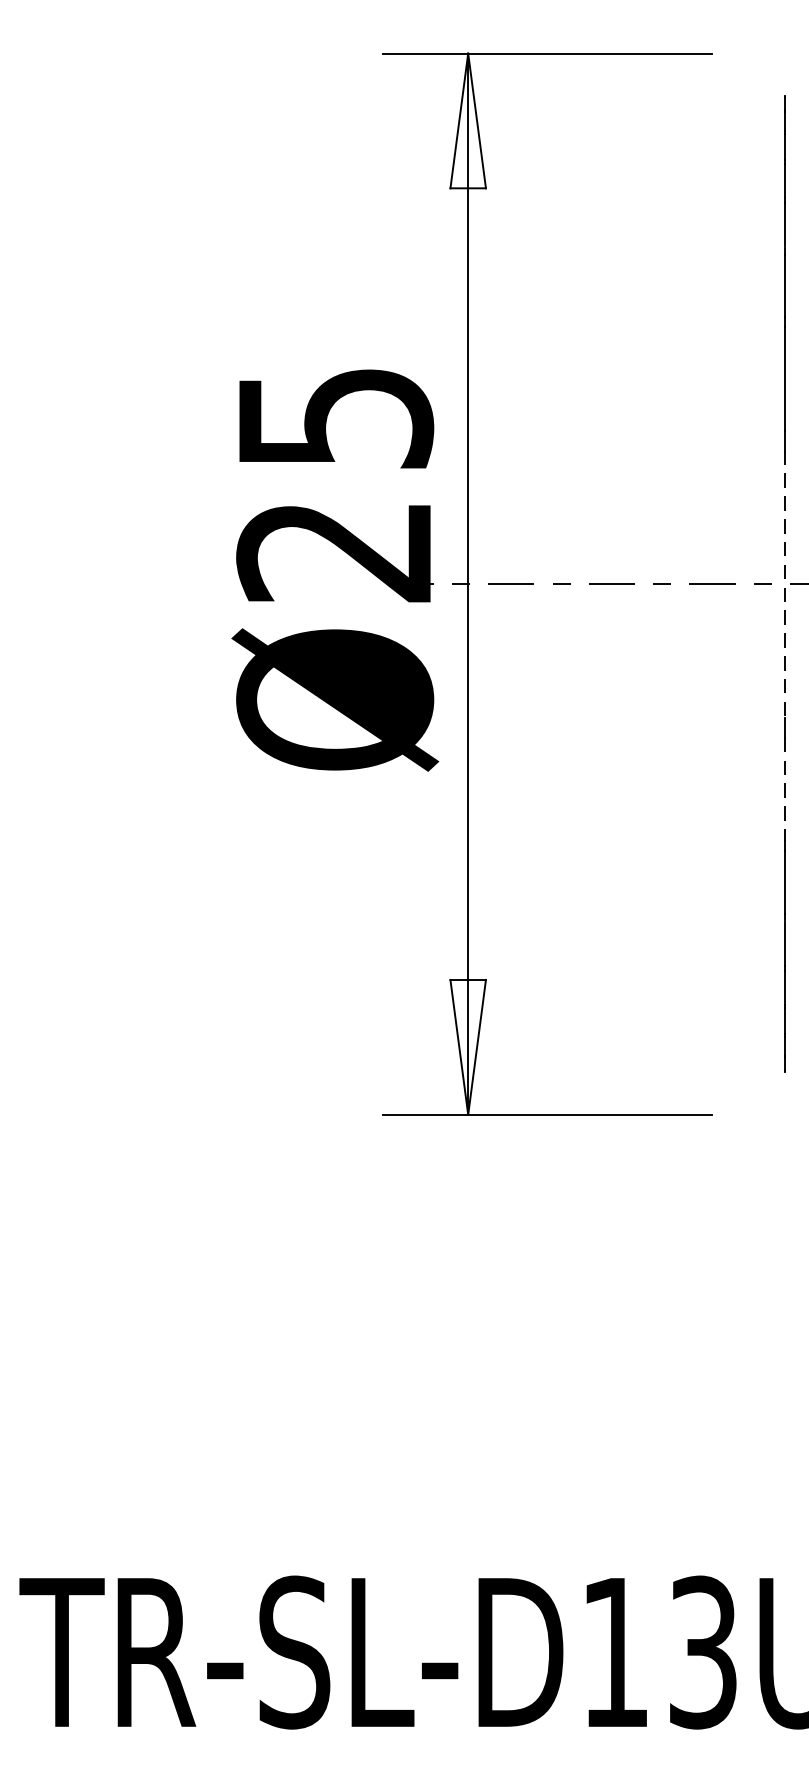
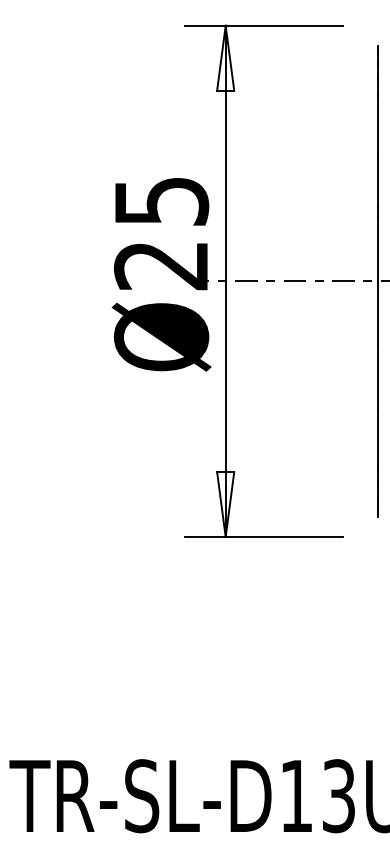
line: (785, 584) -> (378, 281), dashed -> solid
line: (785, 789) -> (378, 380), dashed -> solid

